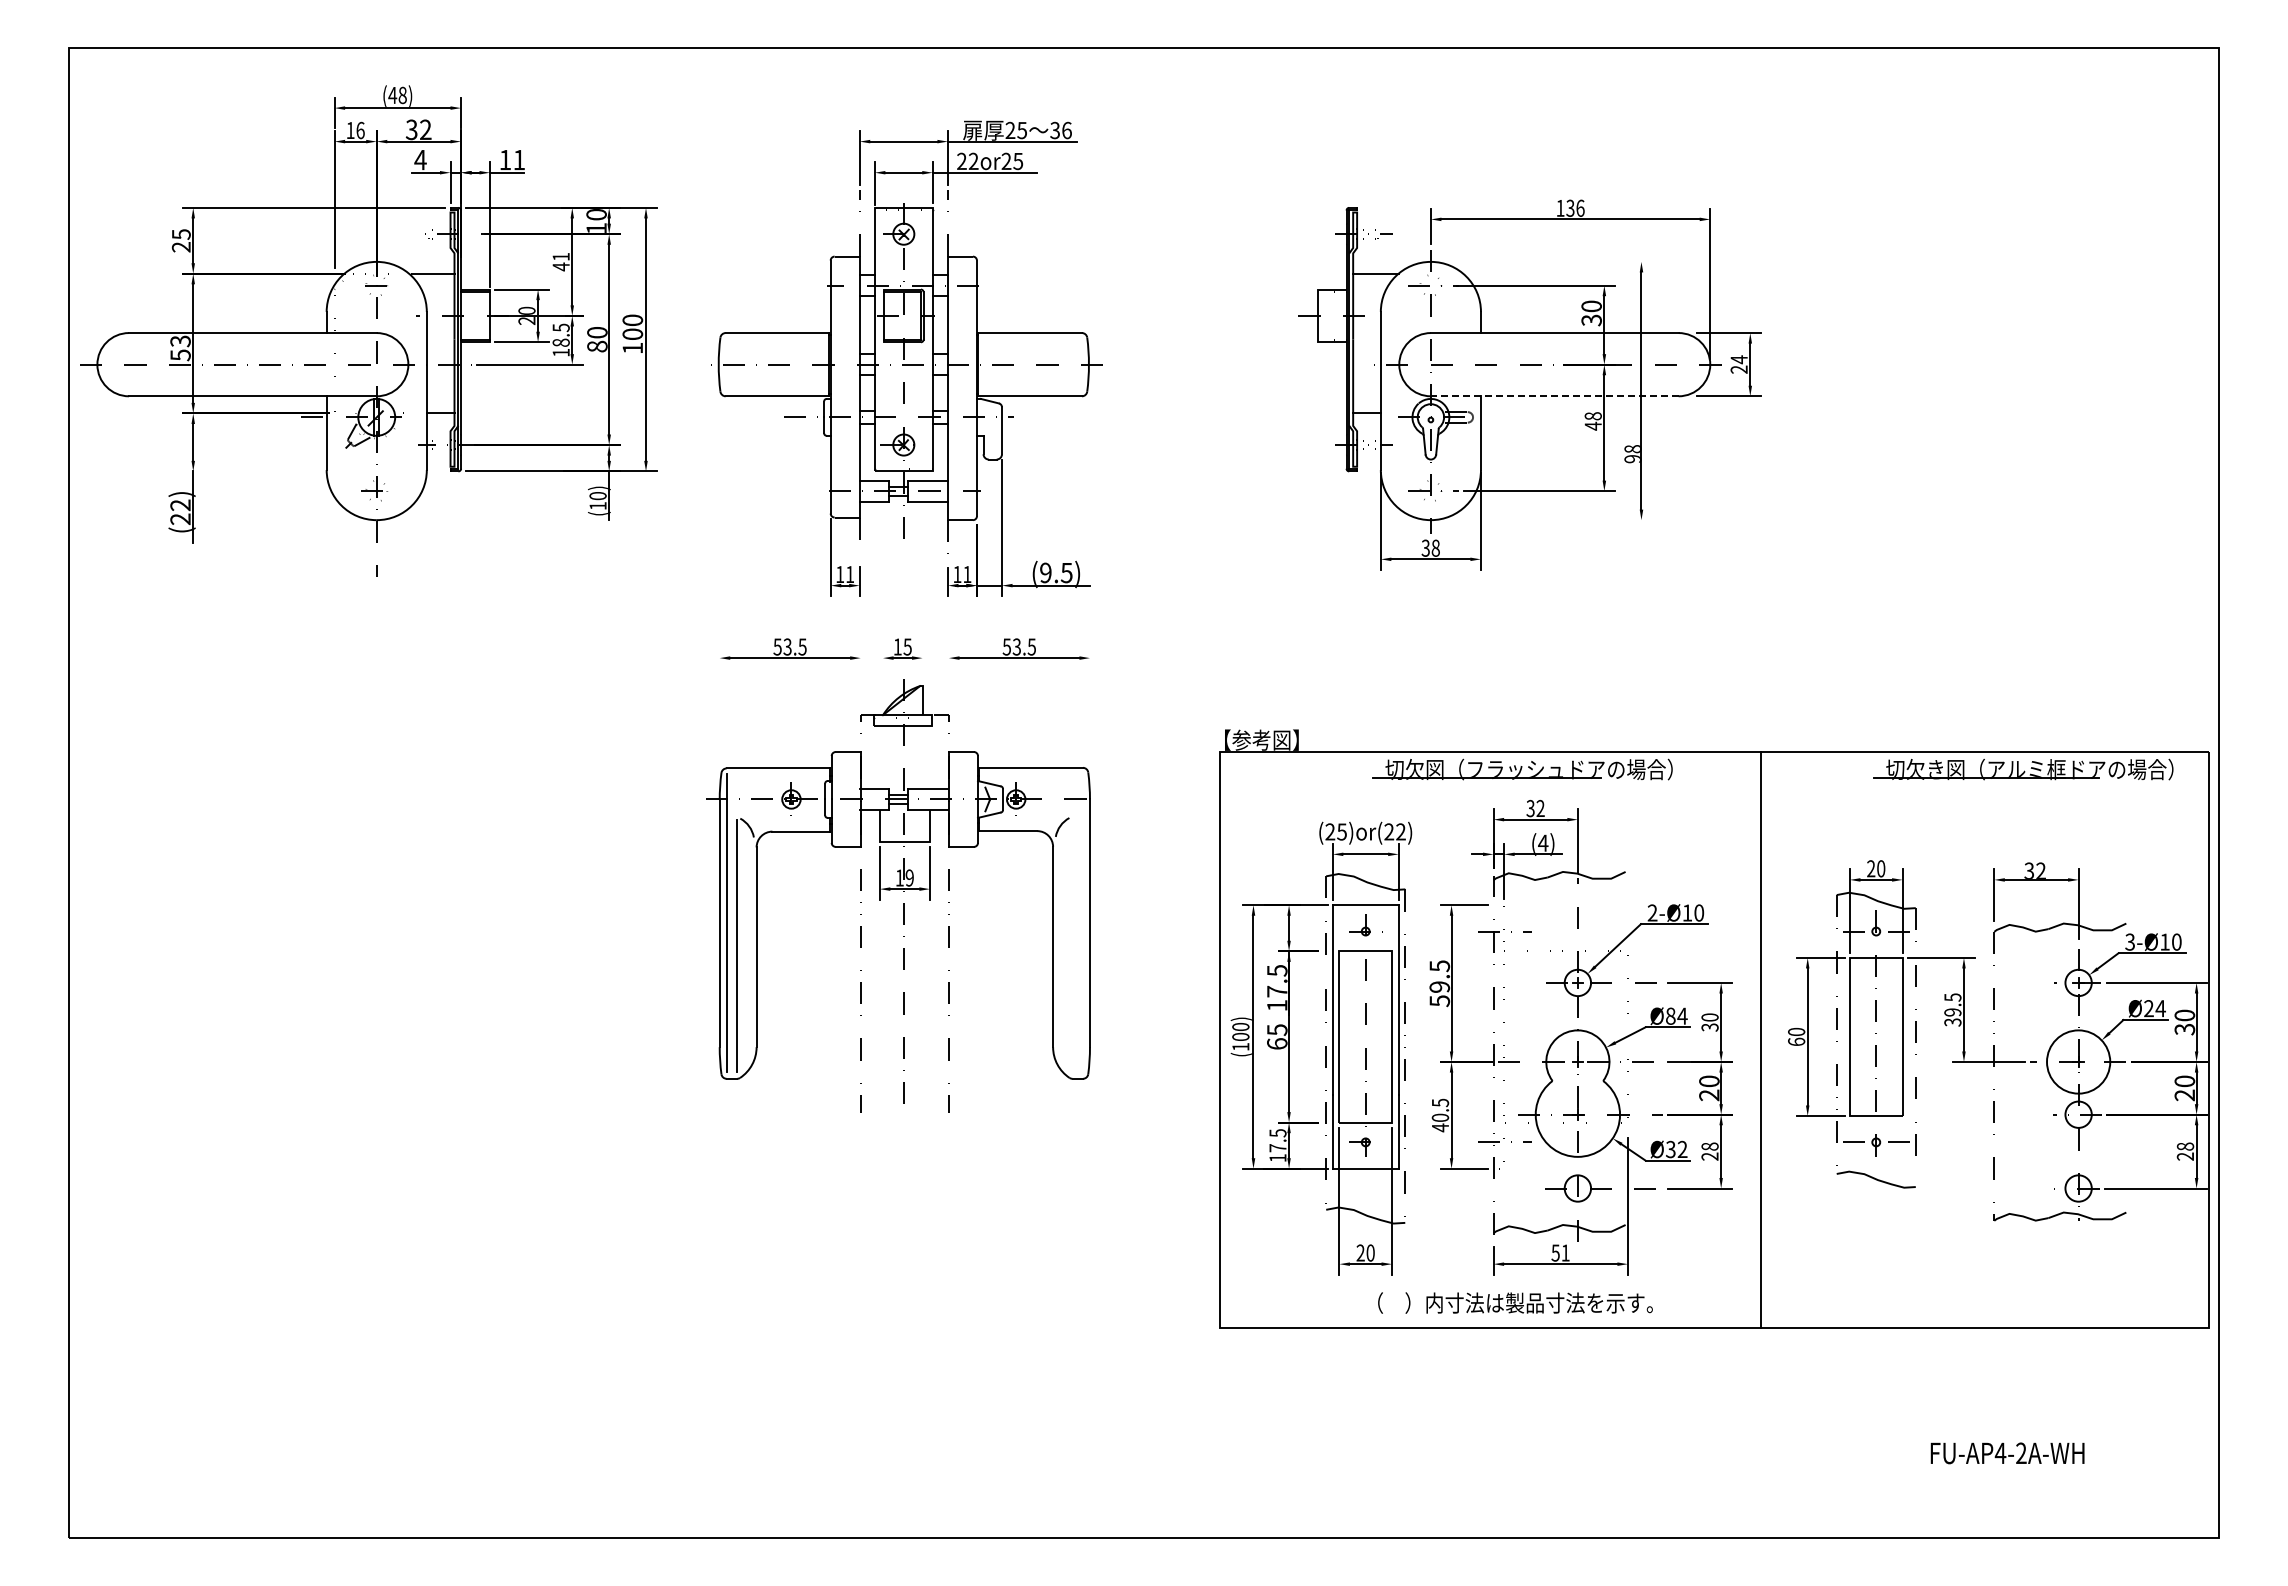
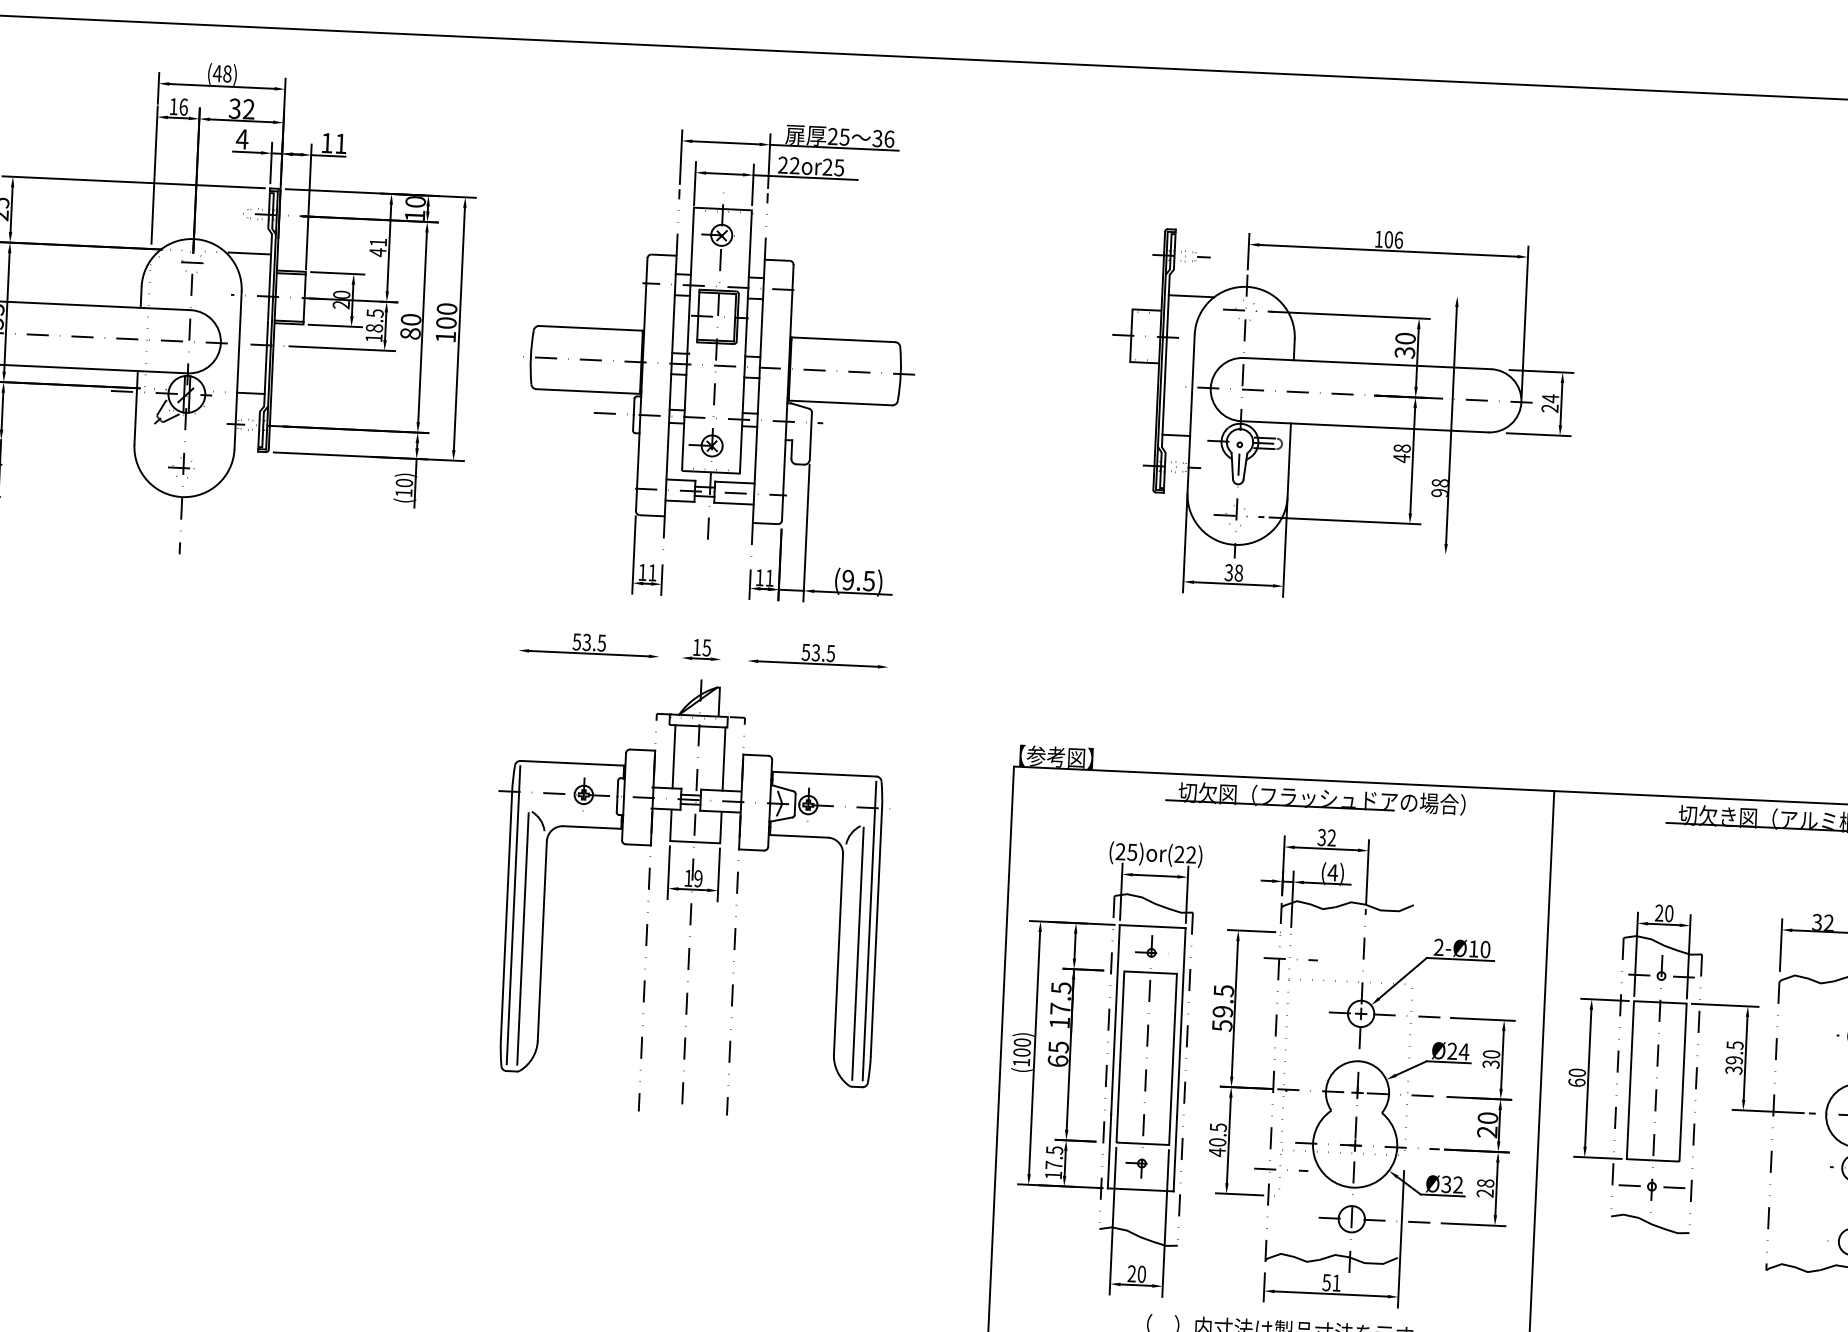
text: (1570, 207) -> (1388, 238), 136 -> 106
line: (1554, 396) -> (1364, 426), dashed -> solid
line: (879, 756) -> (673, 755), added
line: (929, 756) -> (723, 758), added
line: (1083, 922) -> (869, 931), added
line: (1072, 945) -> (857, 953), added
text: (1670, 1015) -> (1452, 1050), Ø84 -> Ø24

